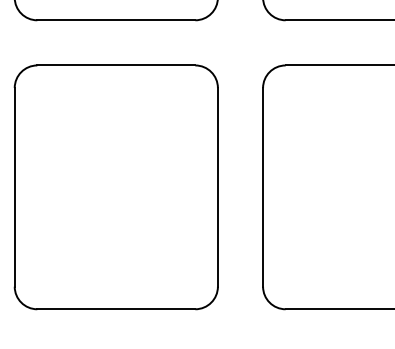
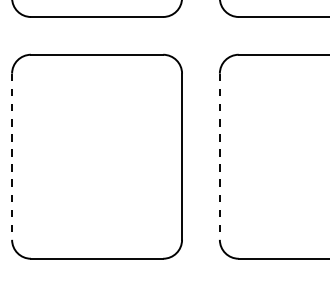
line: (14, 187) -> (11, 156), solid -> dashed
line: (263, 187) -> (220, 156), solid -> dashed

